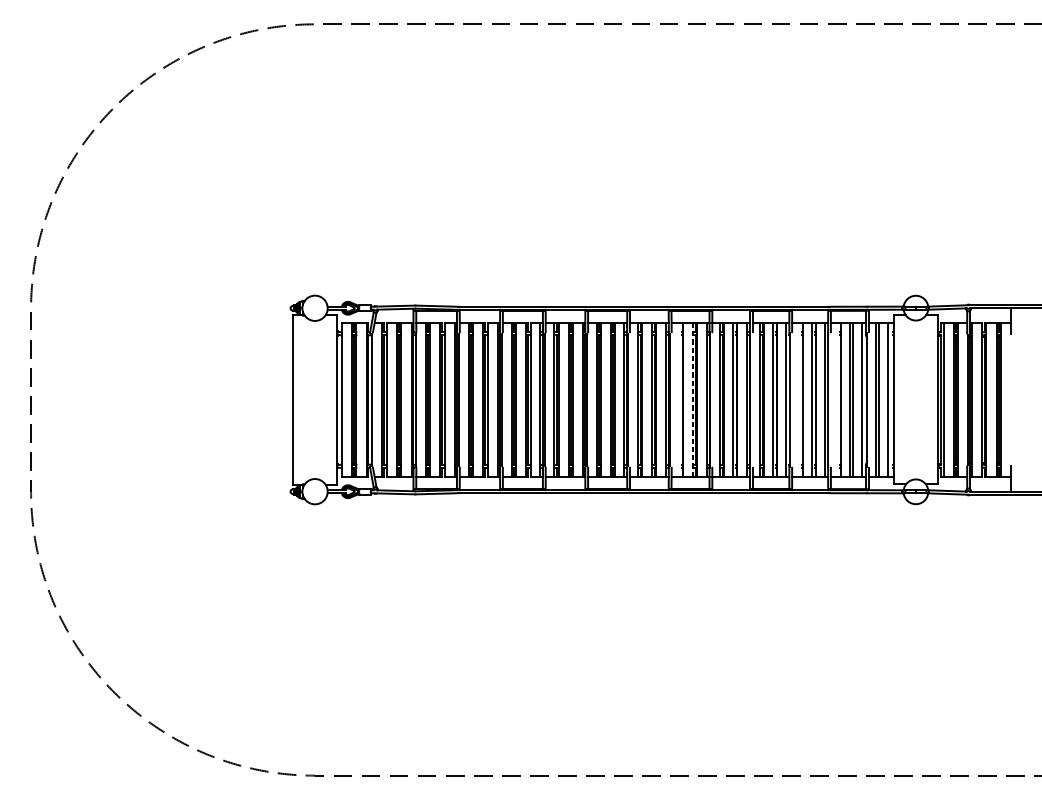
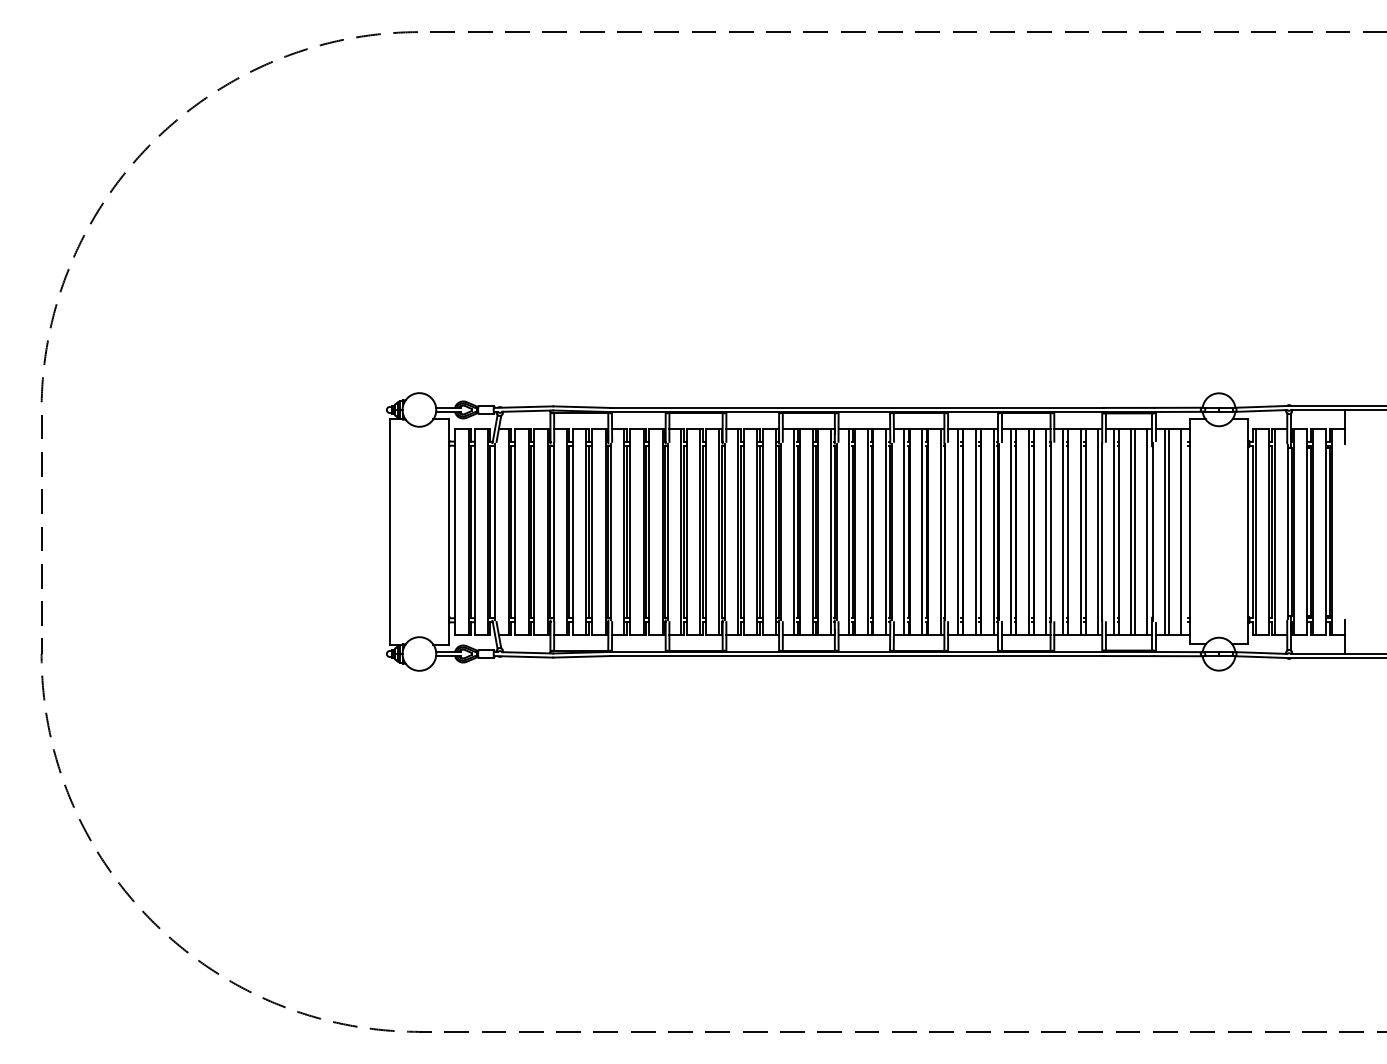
line: (679, 399) -> (904, 531), added
line: (799, 399) -> (1063, 531), added
line: (837, 399) -> (1114, 531), added
line: (693, 400) -> (922, 532), dashed -> solid

